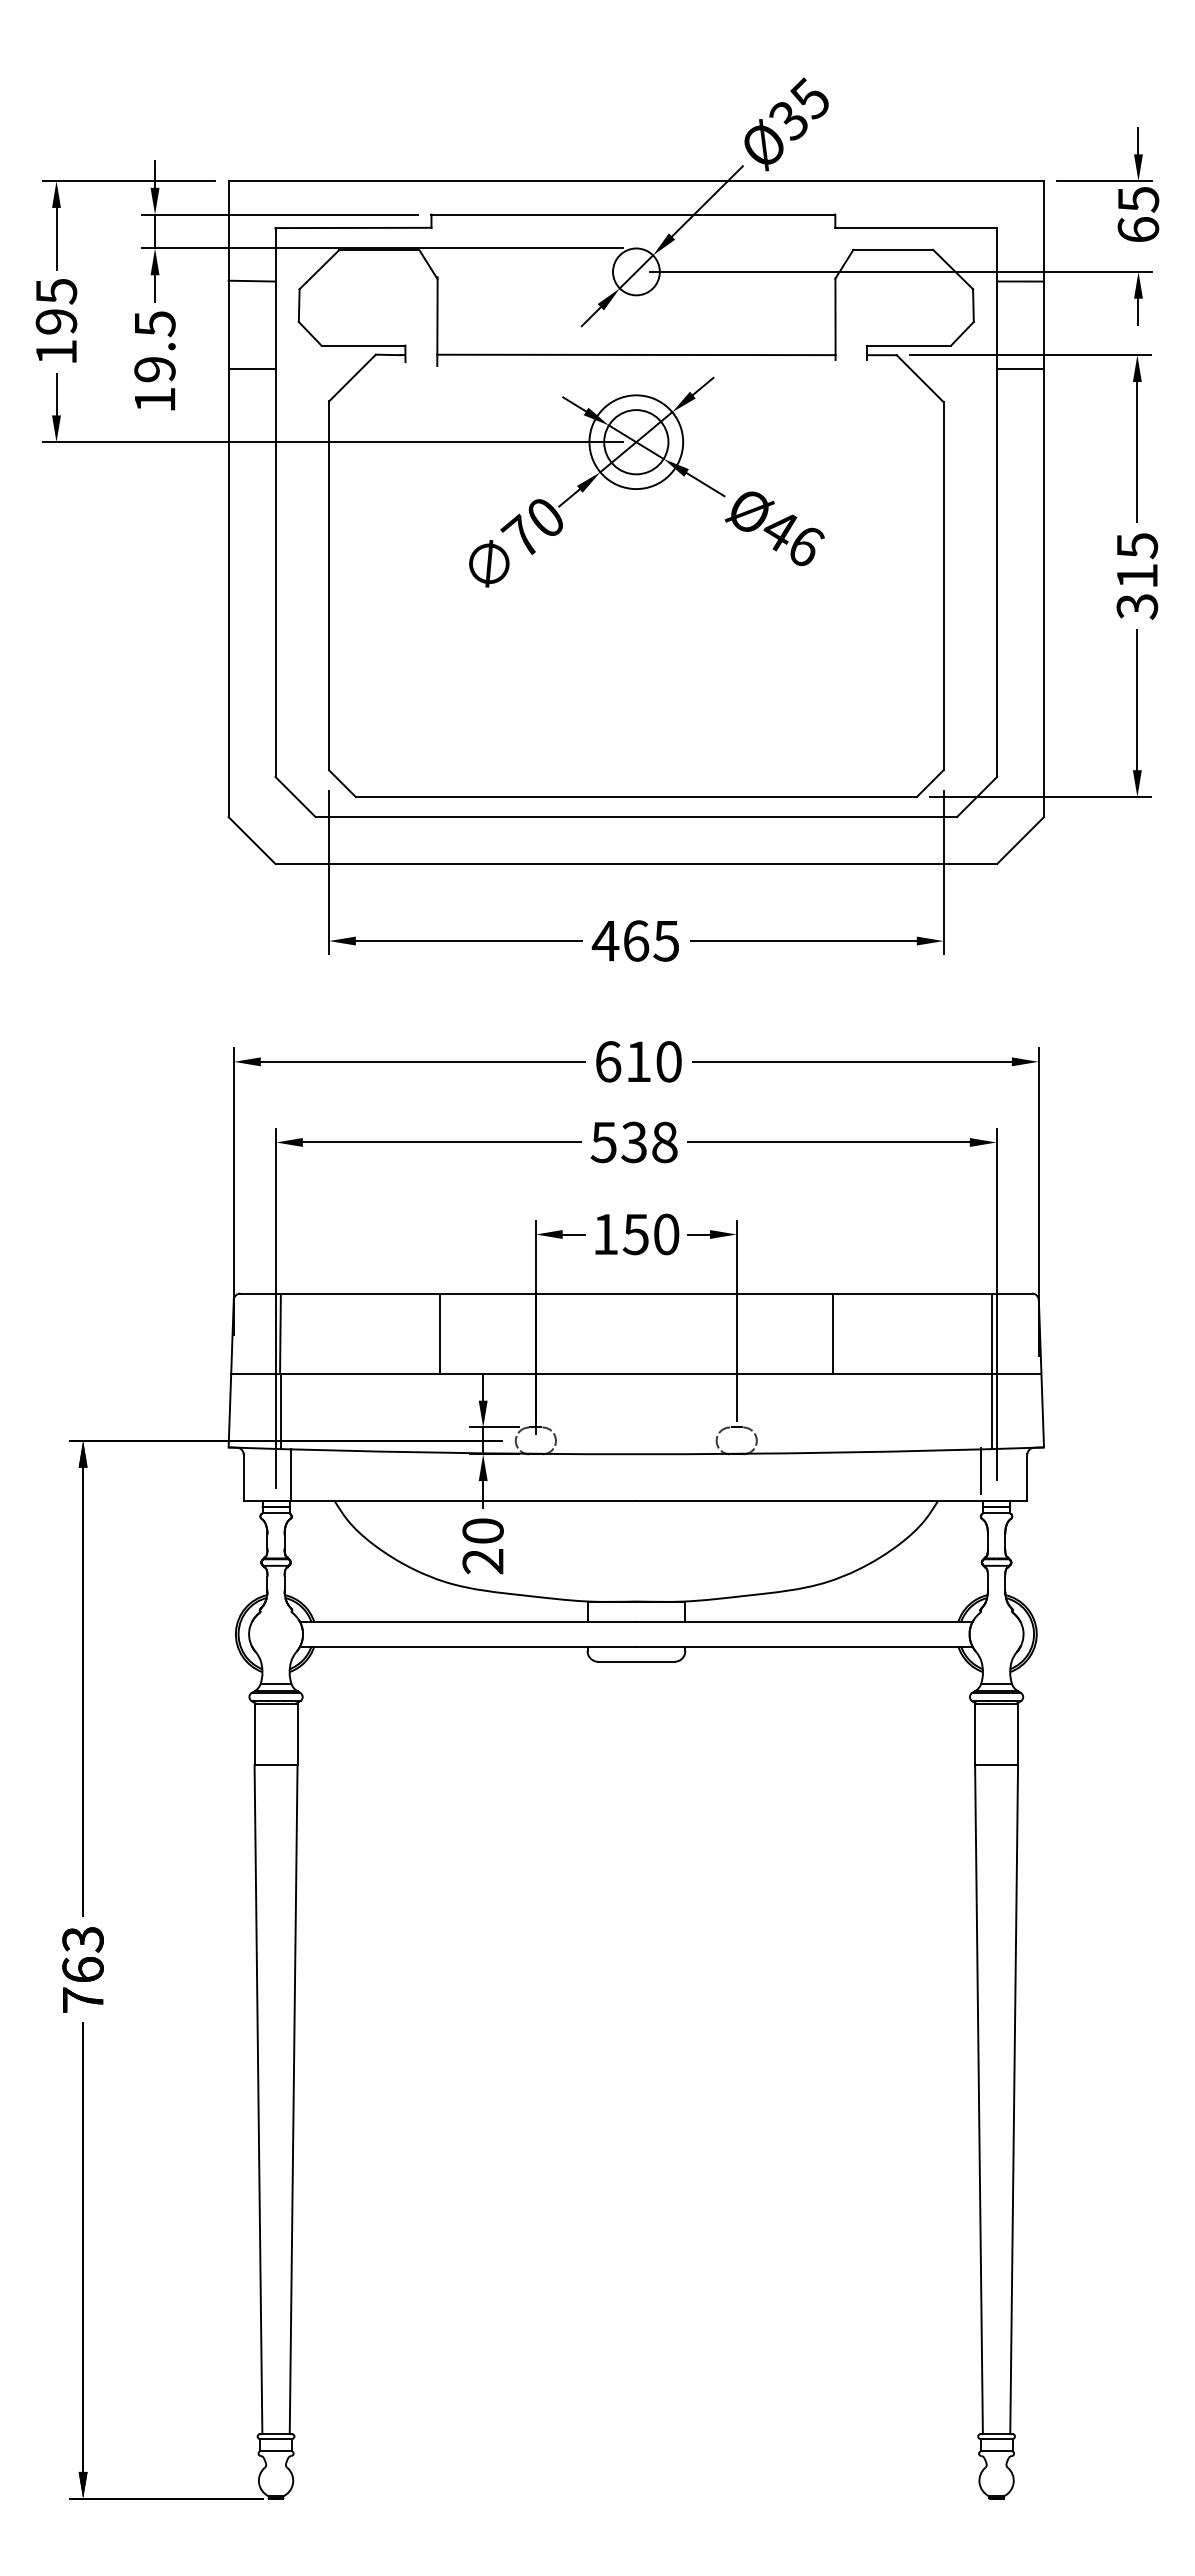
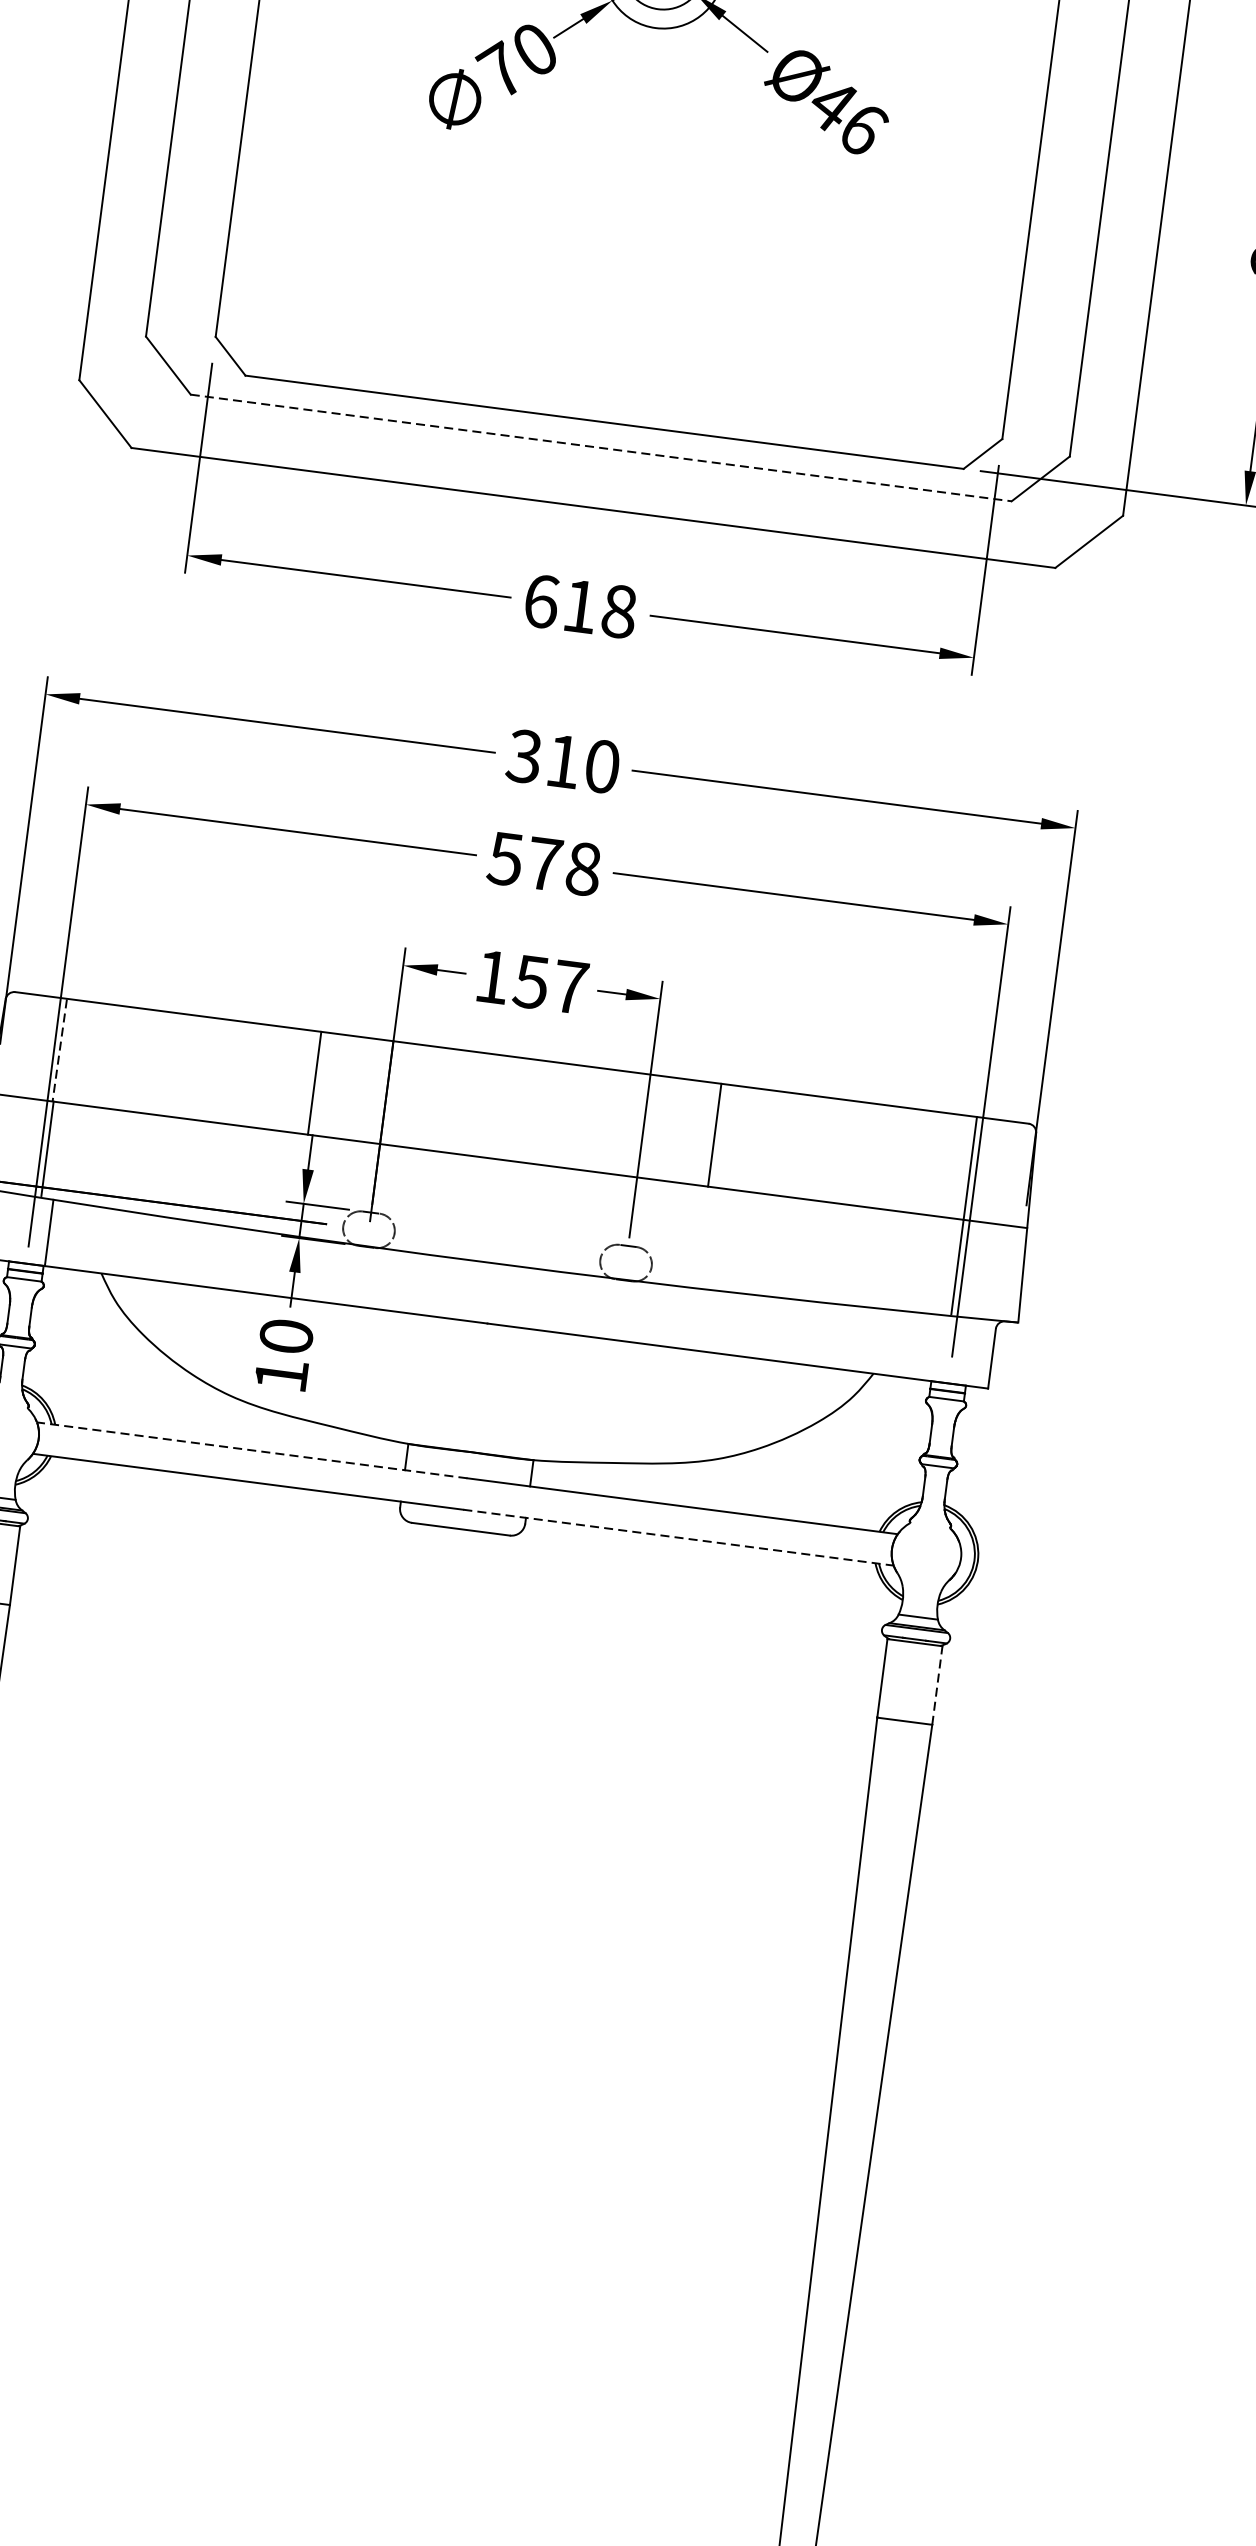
line: (636, 817) -> (601, 448), solid -> dashed
text: (635, 940) -> (579, 605), 465 -> 618
text: (608, 1061) -> (524, 756), 610 -> 310
text: (634, 1142) -> (544, 864), 538 -> 578
text: (666, 1234) -> (570, 987), 150 -> 157
line: (439, 1333) -> (314, 1082), moved
line: (833, 1333) -> (715, 1134), moved
line: (280, 1334) -> (59, 1051), solid -> dashed
line: (980, 1470) -> (933, 1341), removed
text: (482, 1561) -> (280, 1375), 20 -> 10
line: (467, 1622) -> (251, 1450), solid -> dashed
line: (804, 1646) -> (678, 1537), solid -> dashed
line: (1018, 1734) -> (937, 1685), solid -> dashed

